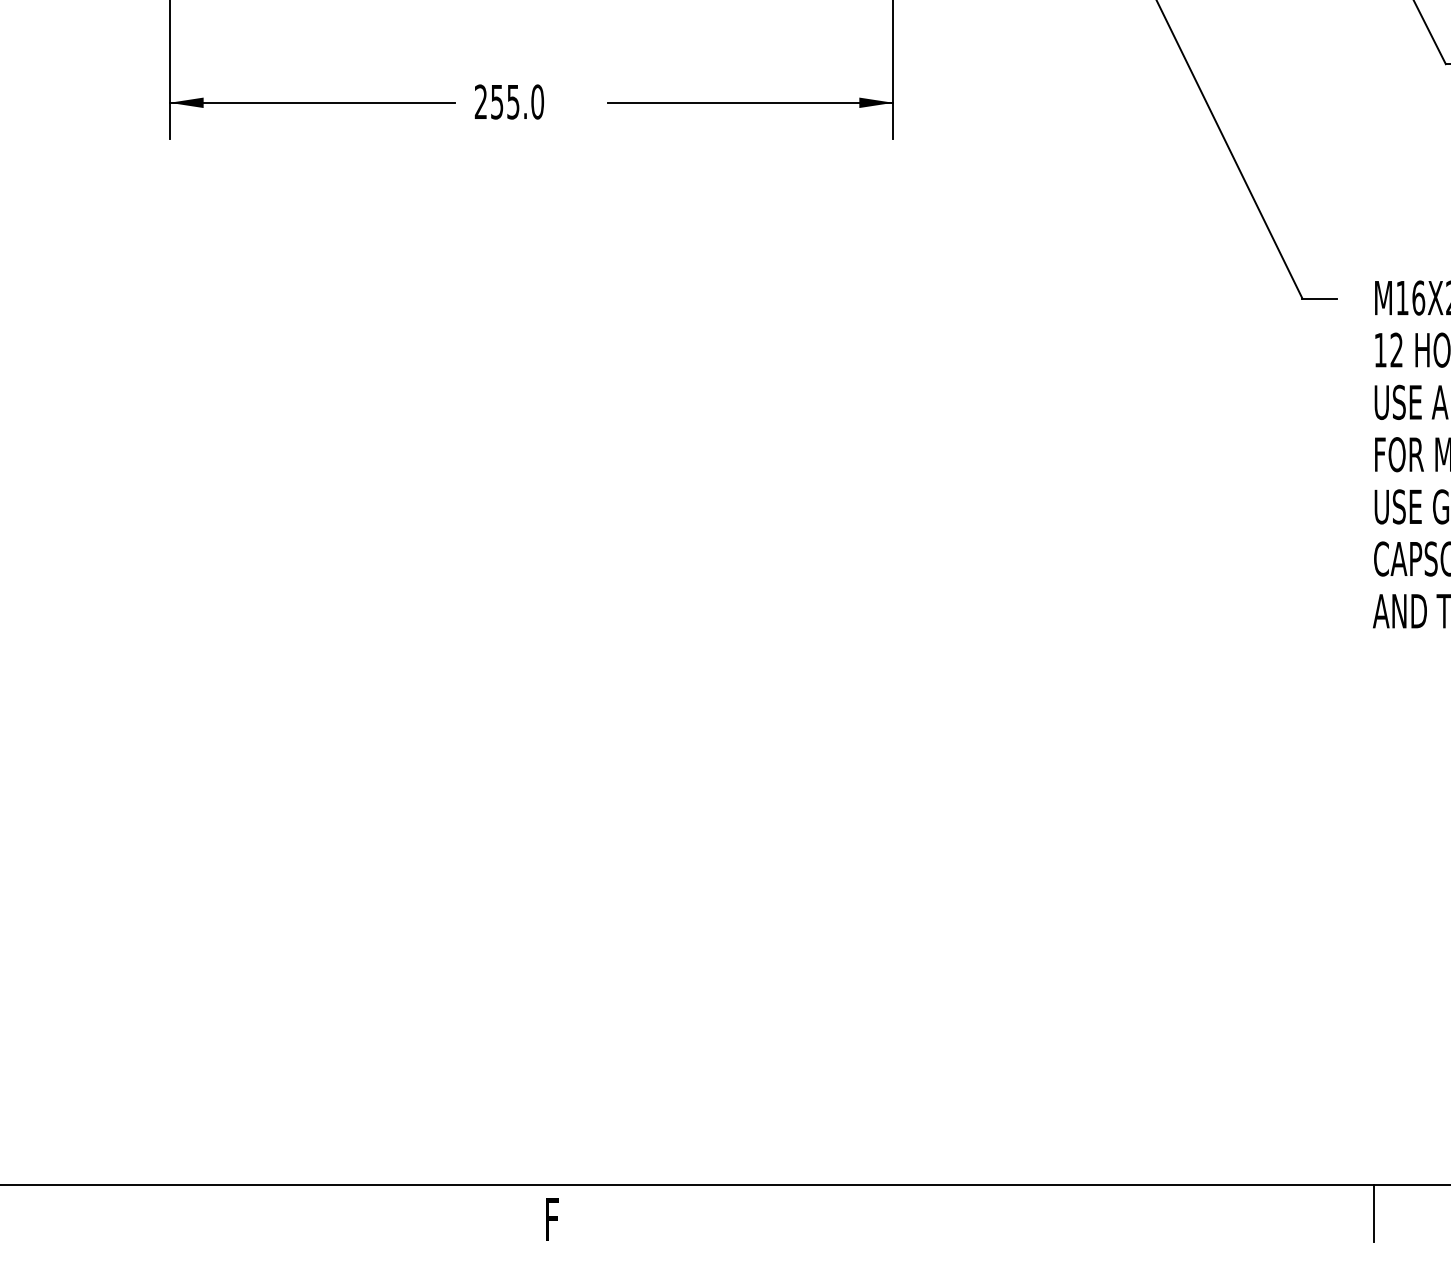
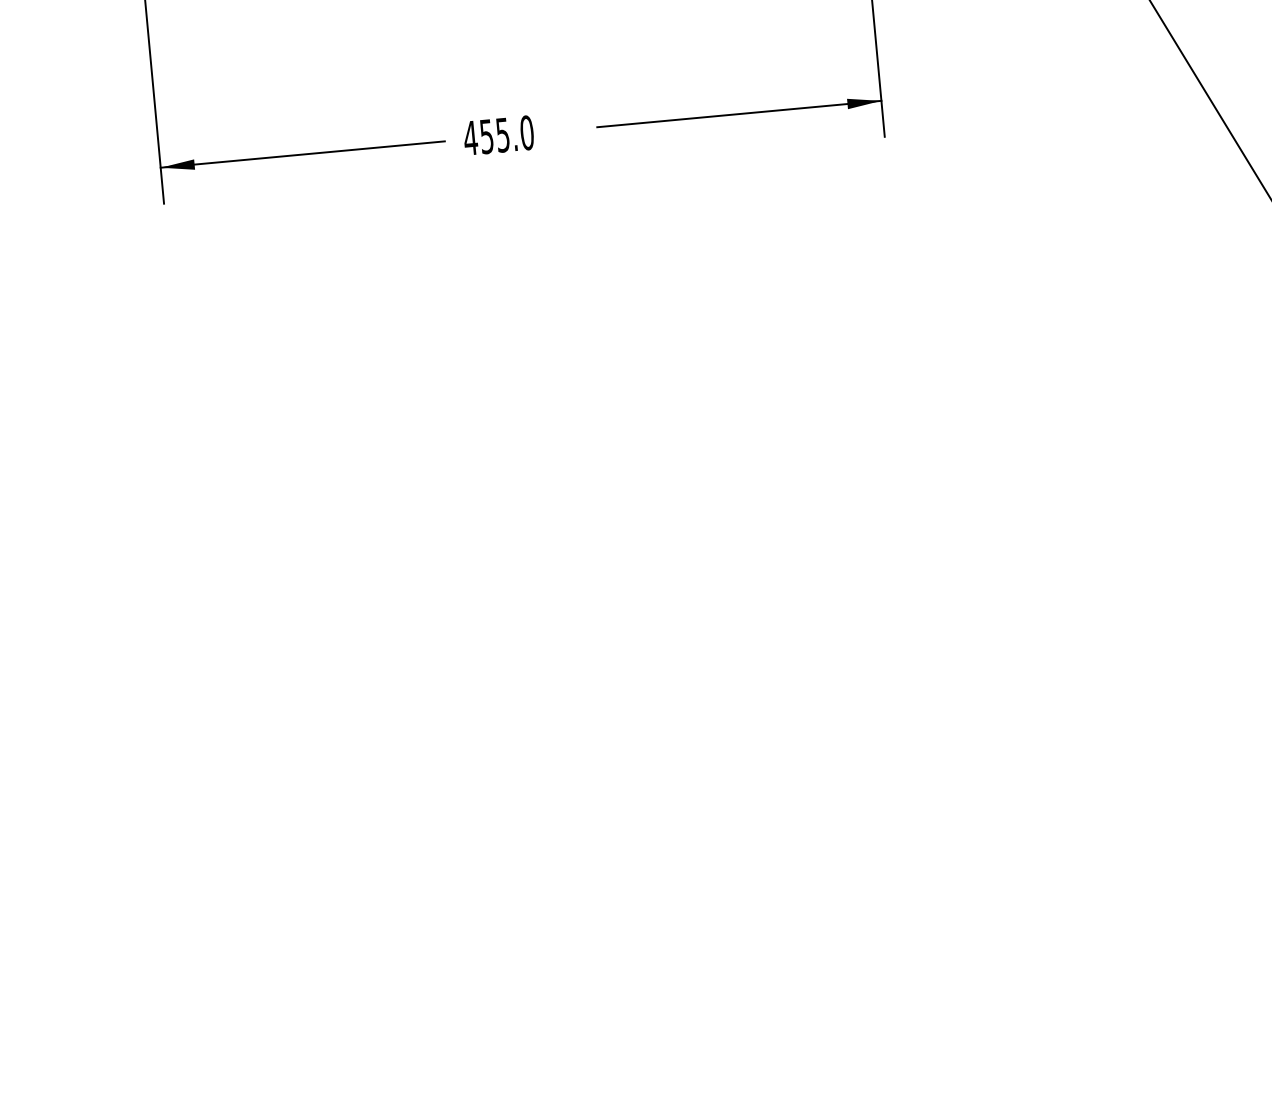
text: (480, 101) -> (470, 137), 255.0 -> 455.0

